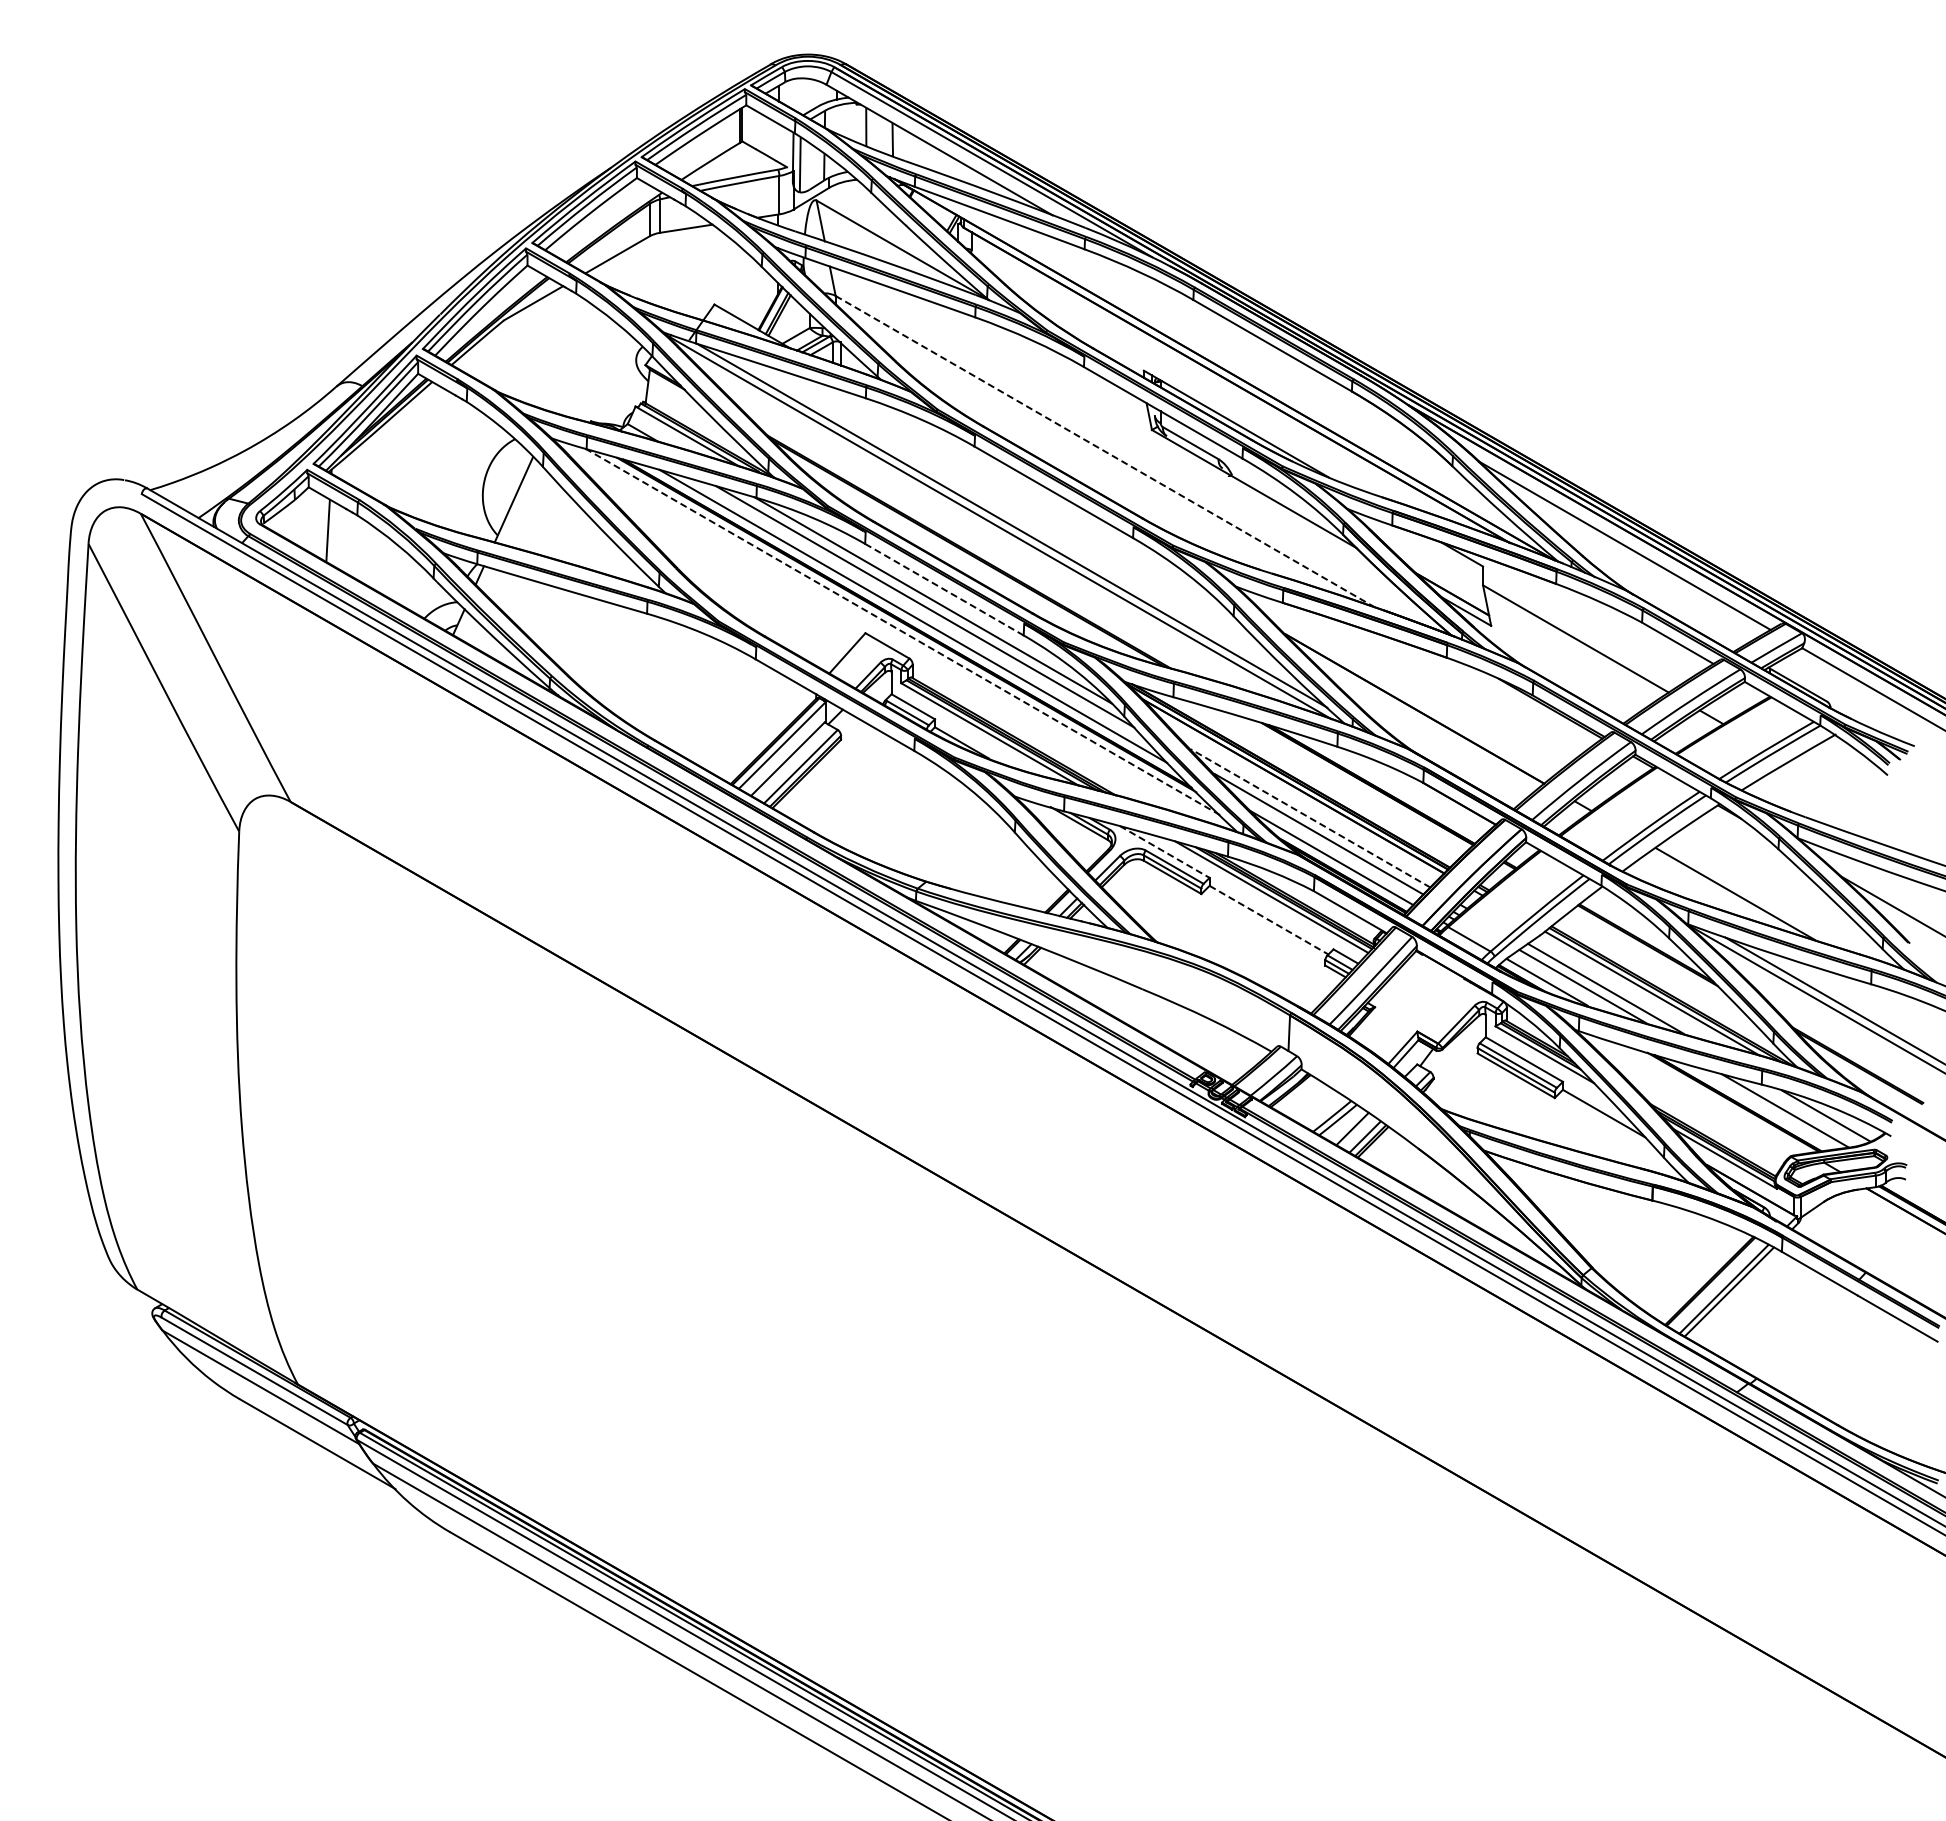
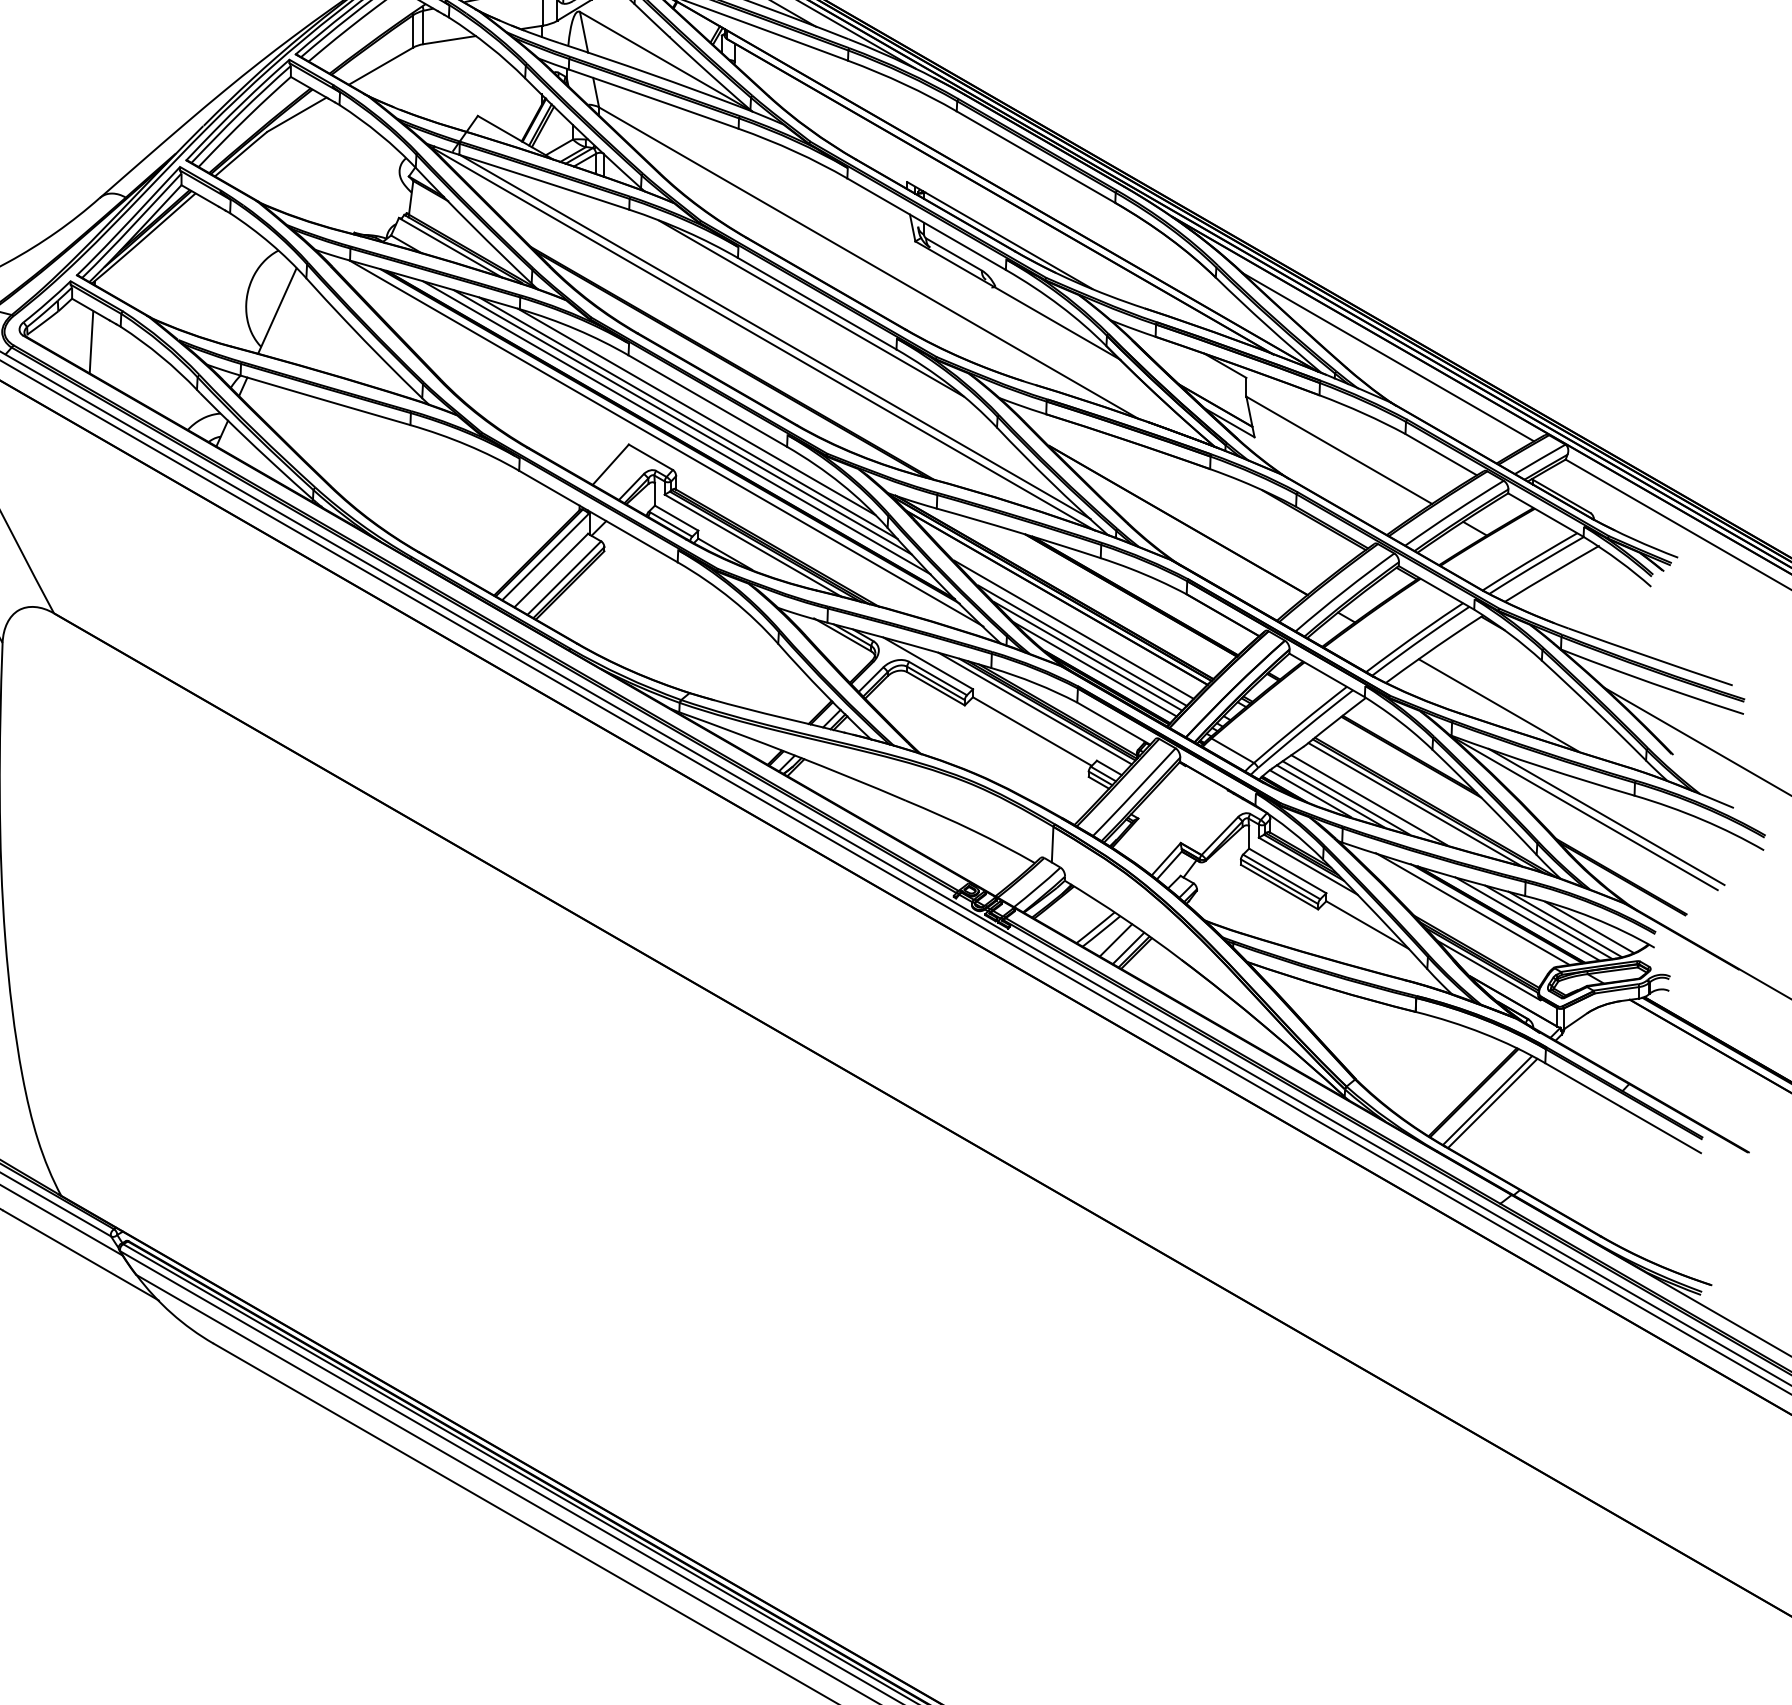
line: (1105, 451) -> (868, 262), dashed -> solid
line: (1047, 497) -> (810, 308), added
line: (944, 589) -> (707, 400), dashed -> solid
line: (919, 610) -> (682, 421), added
line: (902, 631) -> (665, 442), dashed -> solid
line: (1310, 818) -> (1073, 629), dashed -> solid
line: (1325, 844) -> (1088, 655), added
line: (1164, 851) -> (927, 662), dashed -> solid
line: (1269, 920) -> (1032, 731), dashed -> solid
line: (1566, 984) -> (1329, 795), added
line: (1709, 1097) -> (1472, 908), added
line: (1764, 1107) -> (1527, 918), added
line: (1801, 1112) -> (1564, 923), added

